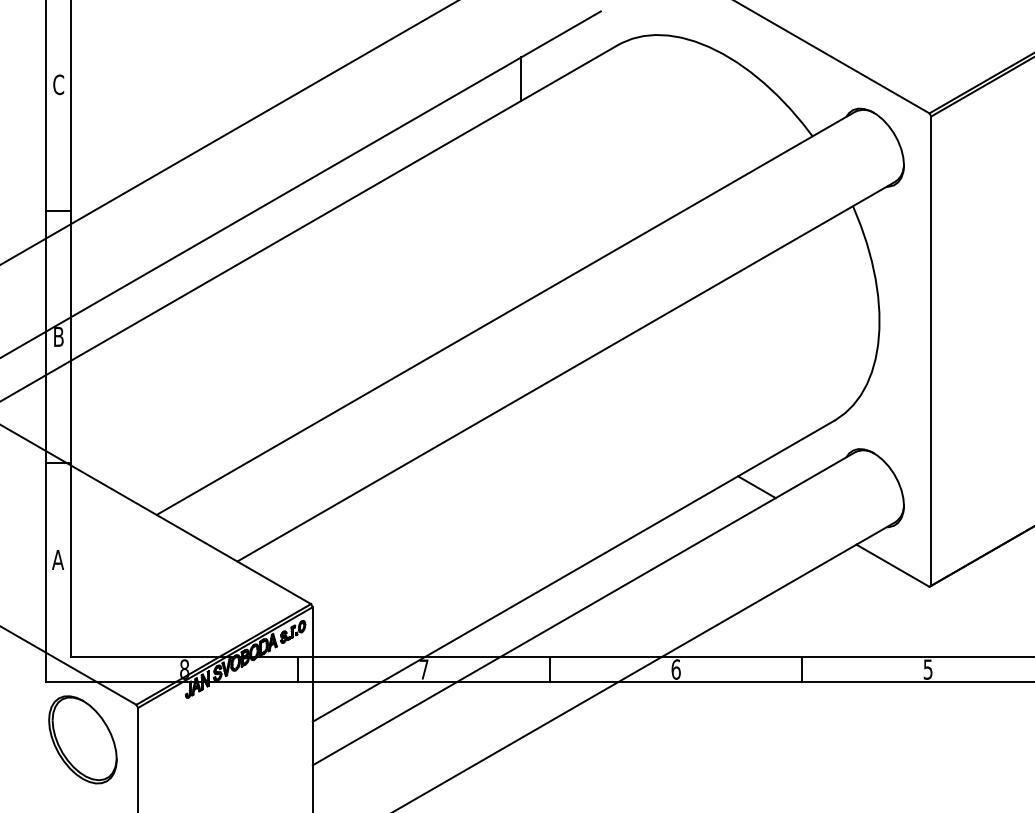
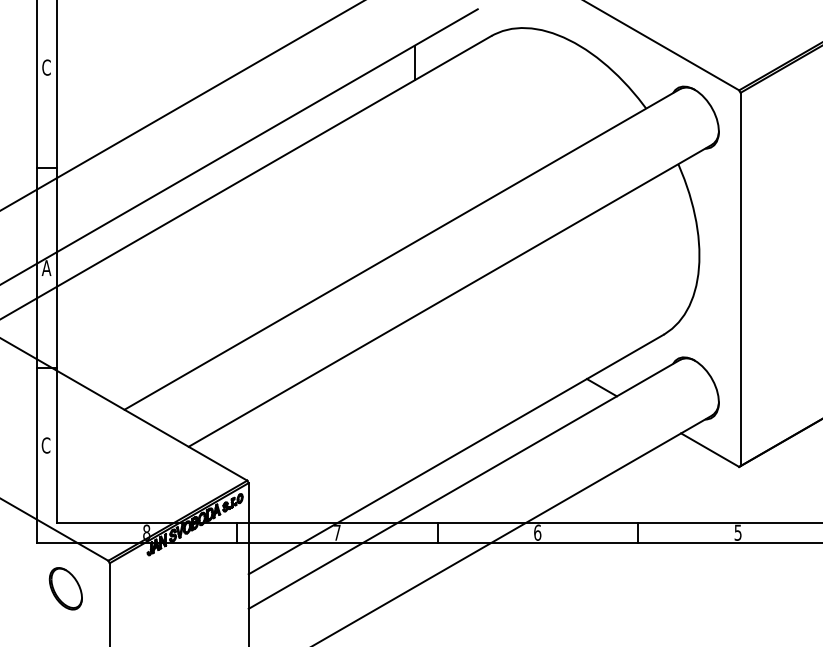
text: (58, 336) -> (46, 267), B -> A
text: (57, 559) -> (45, 445), A -> C
part: (82, 739) -> (65, 588), size x0.6

